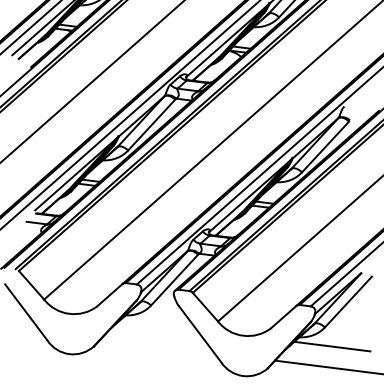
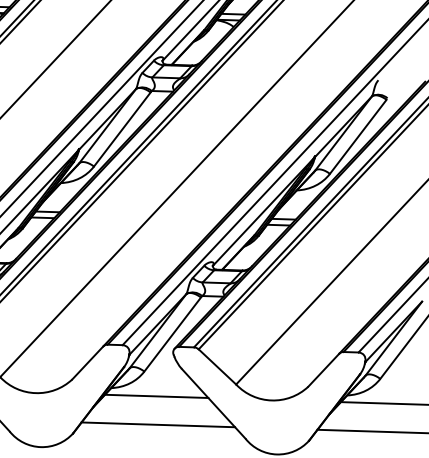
line: (158, 324) -> (156, 396), added
line: (157, 345) -> (158, 424), added

